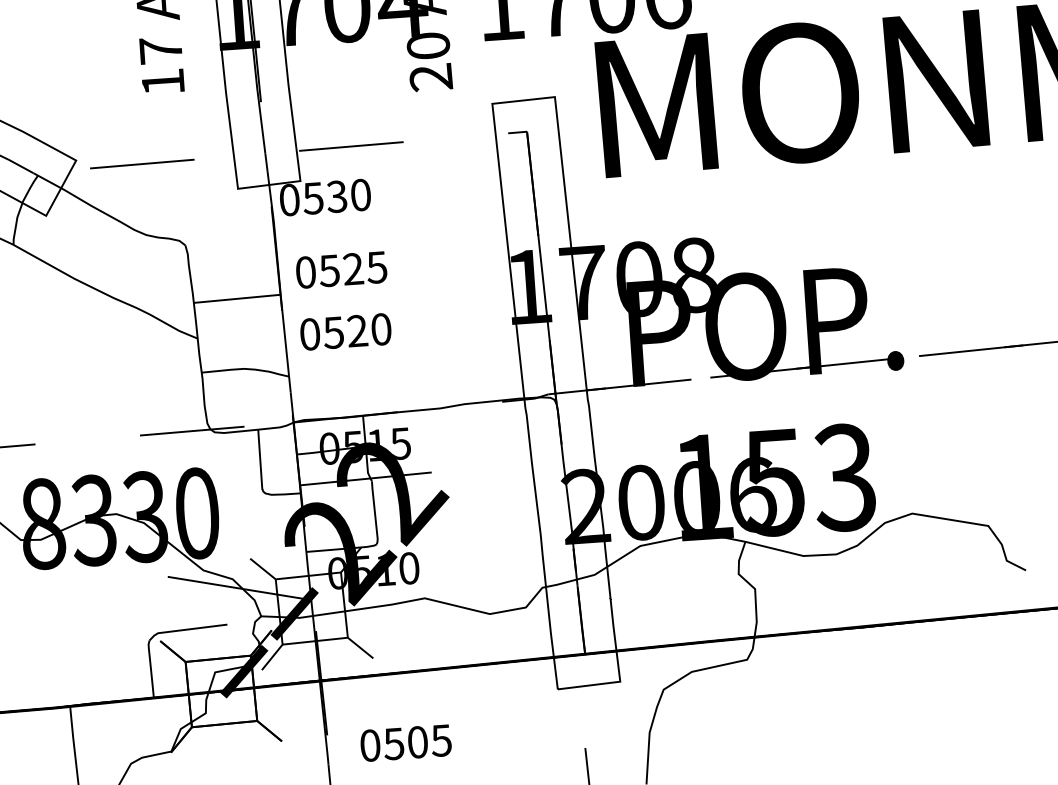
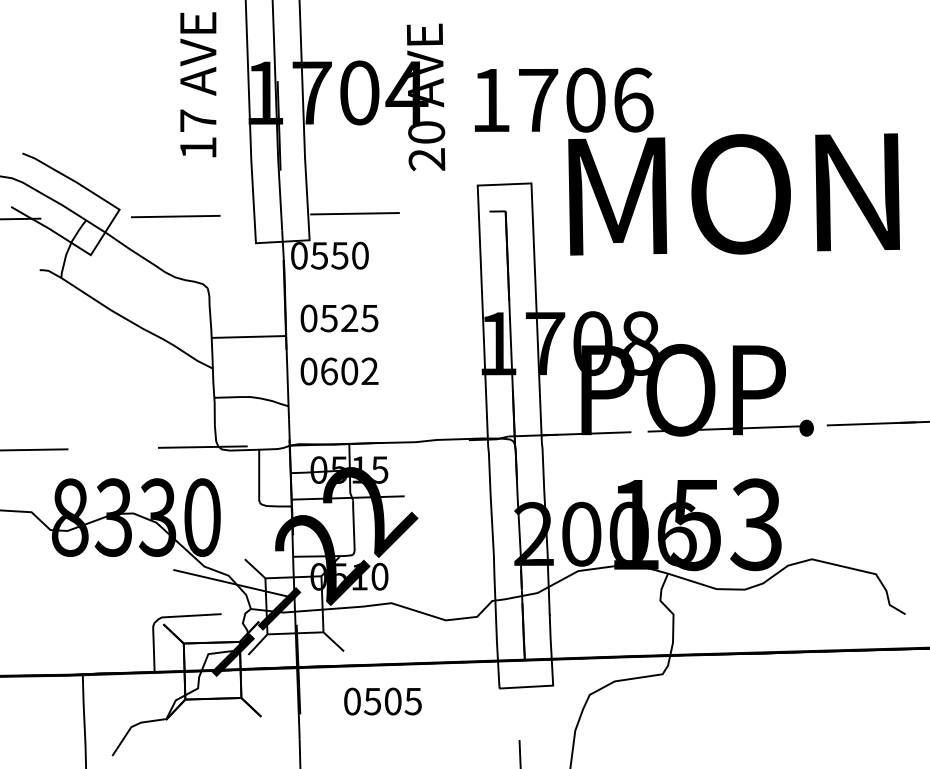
text: (336, 196) -> (339, 255), 0530 -> 0550
text: (357, 331) -> (349, 371), 0520 -> 0602
text: (405, 743) -> (382, 701), moved

